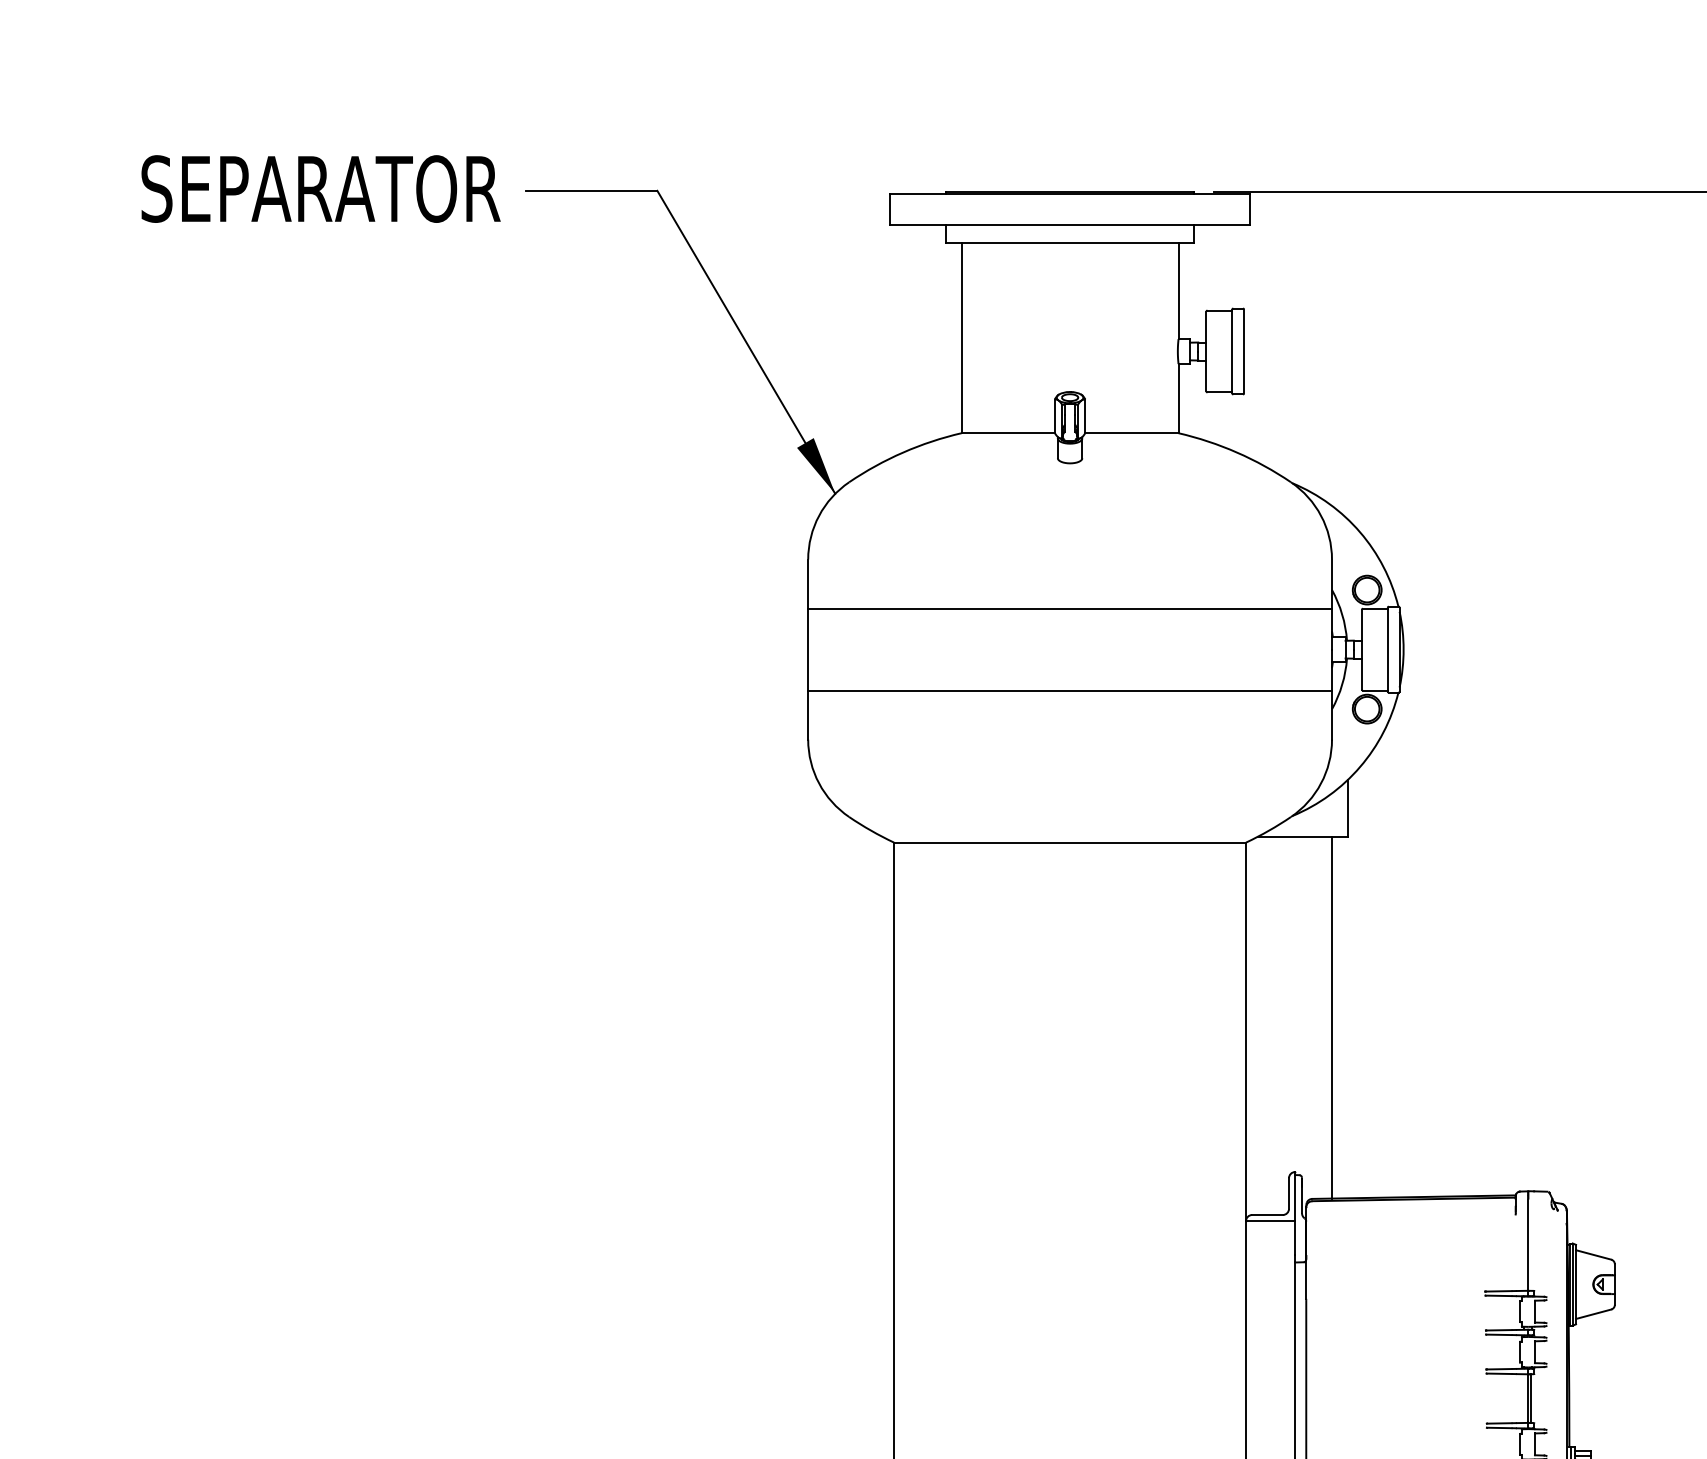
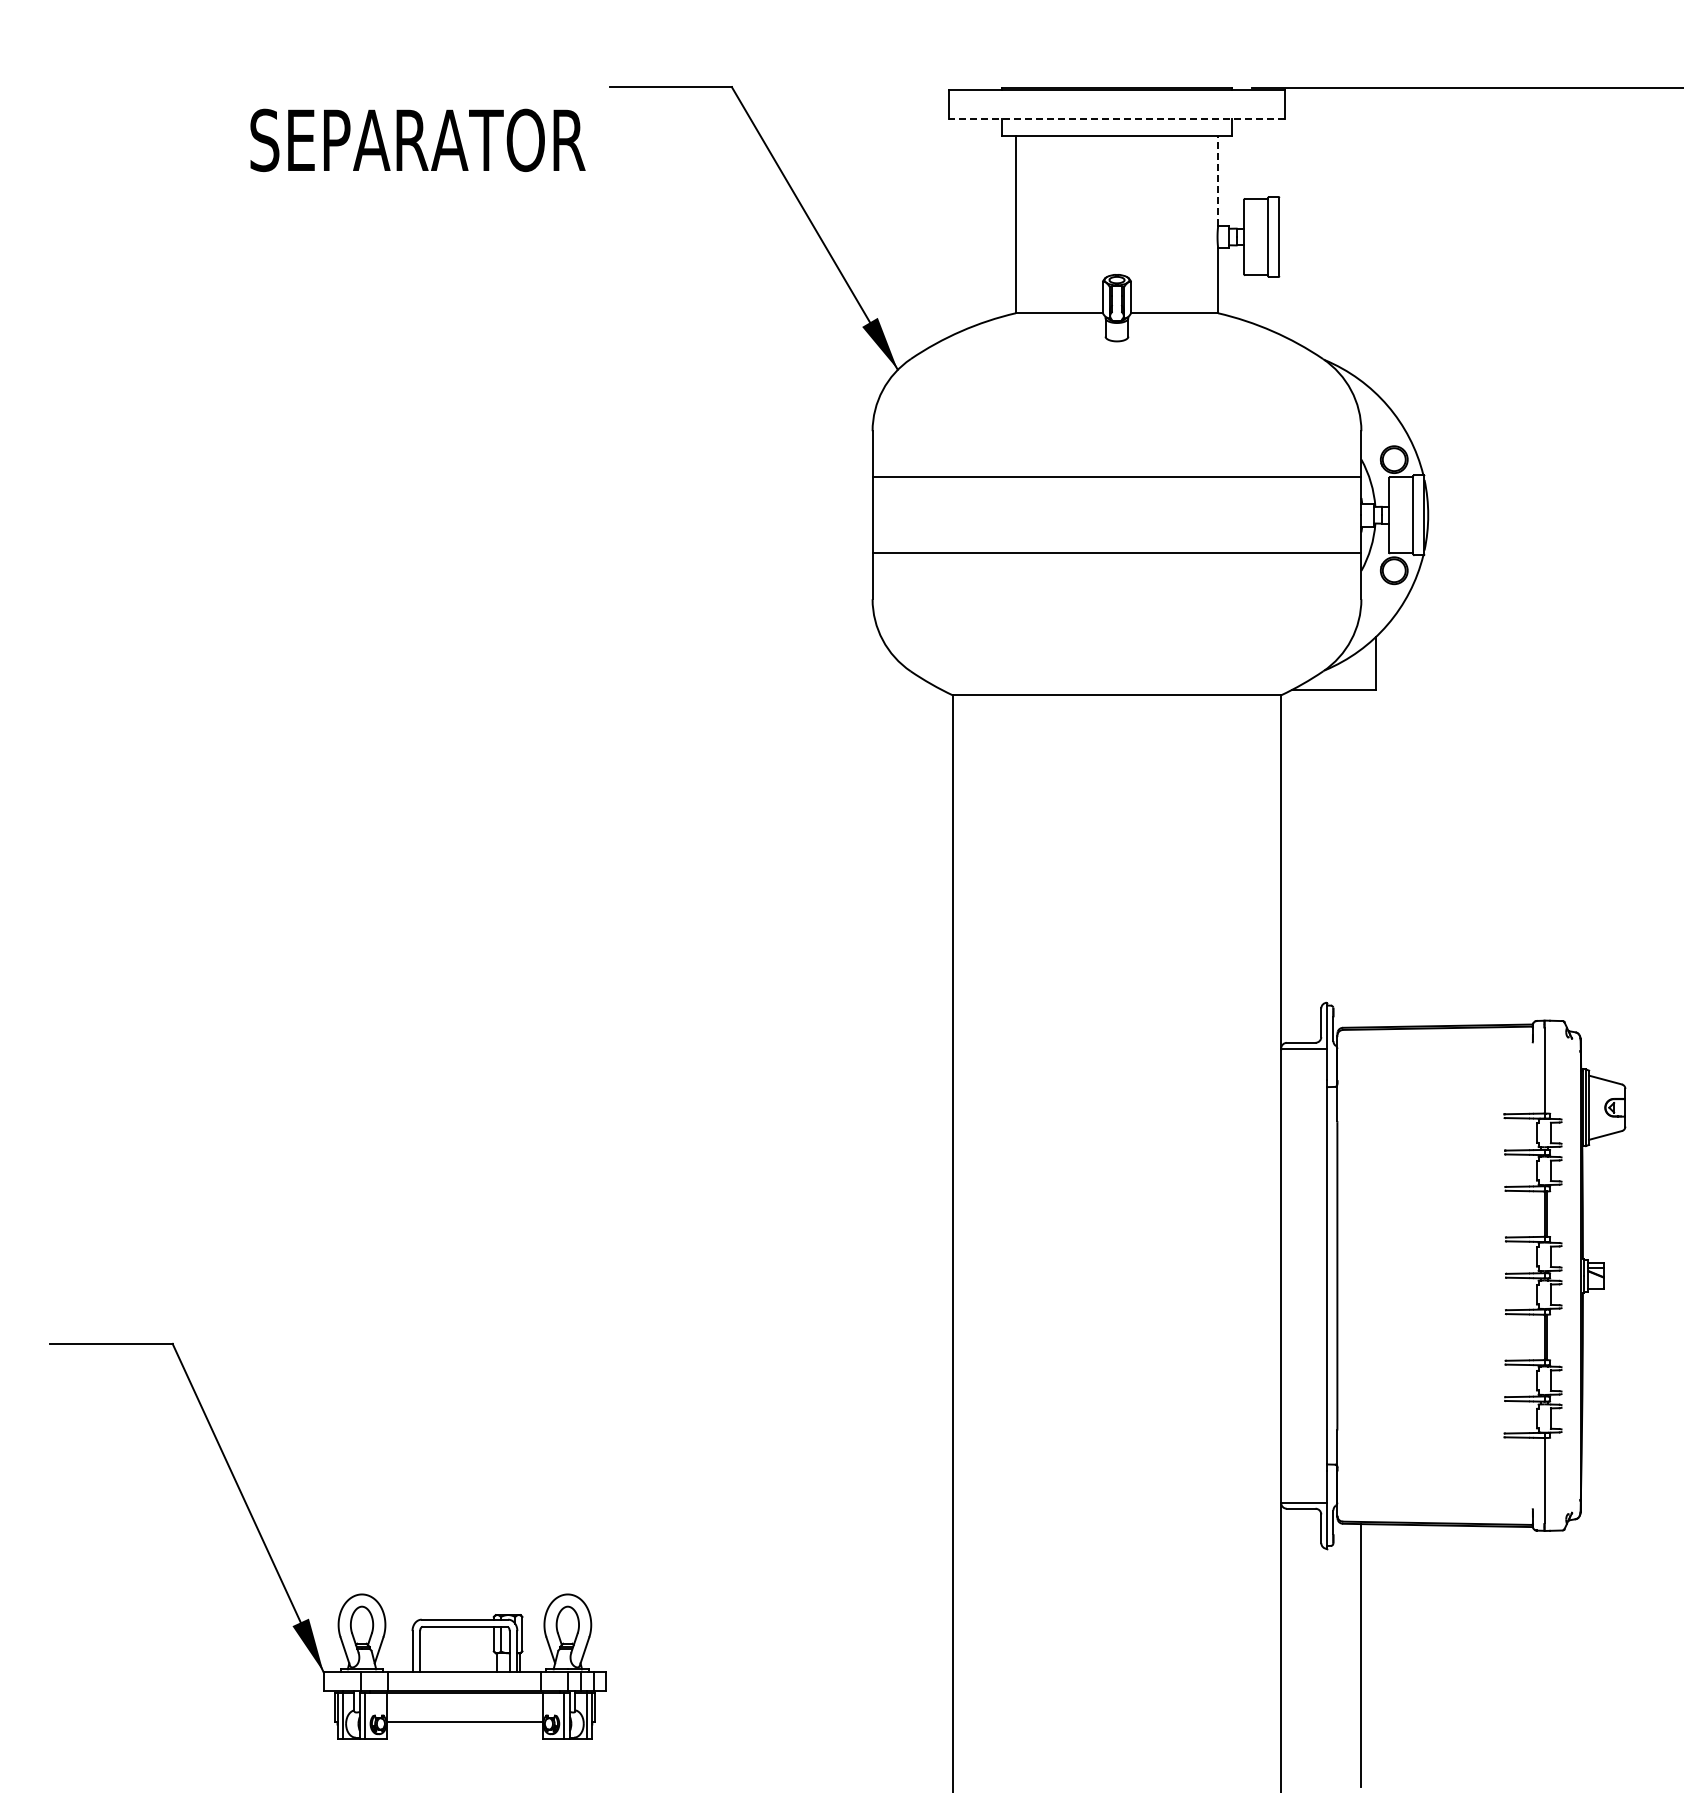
text: (320, 189) -> (417, 140), moved
line: (1069, 224) -> (1116, 118), solid -> dashed
line: (1178, 290) -> (1218, 180), solid -> dashed
line: (1332, 1017) -> (1361, 858), removed

